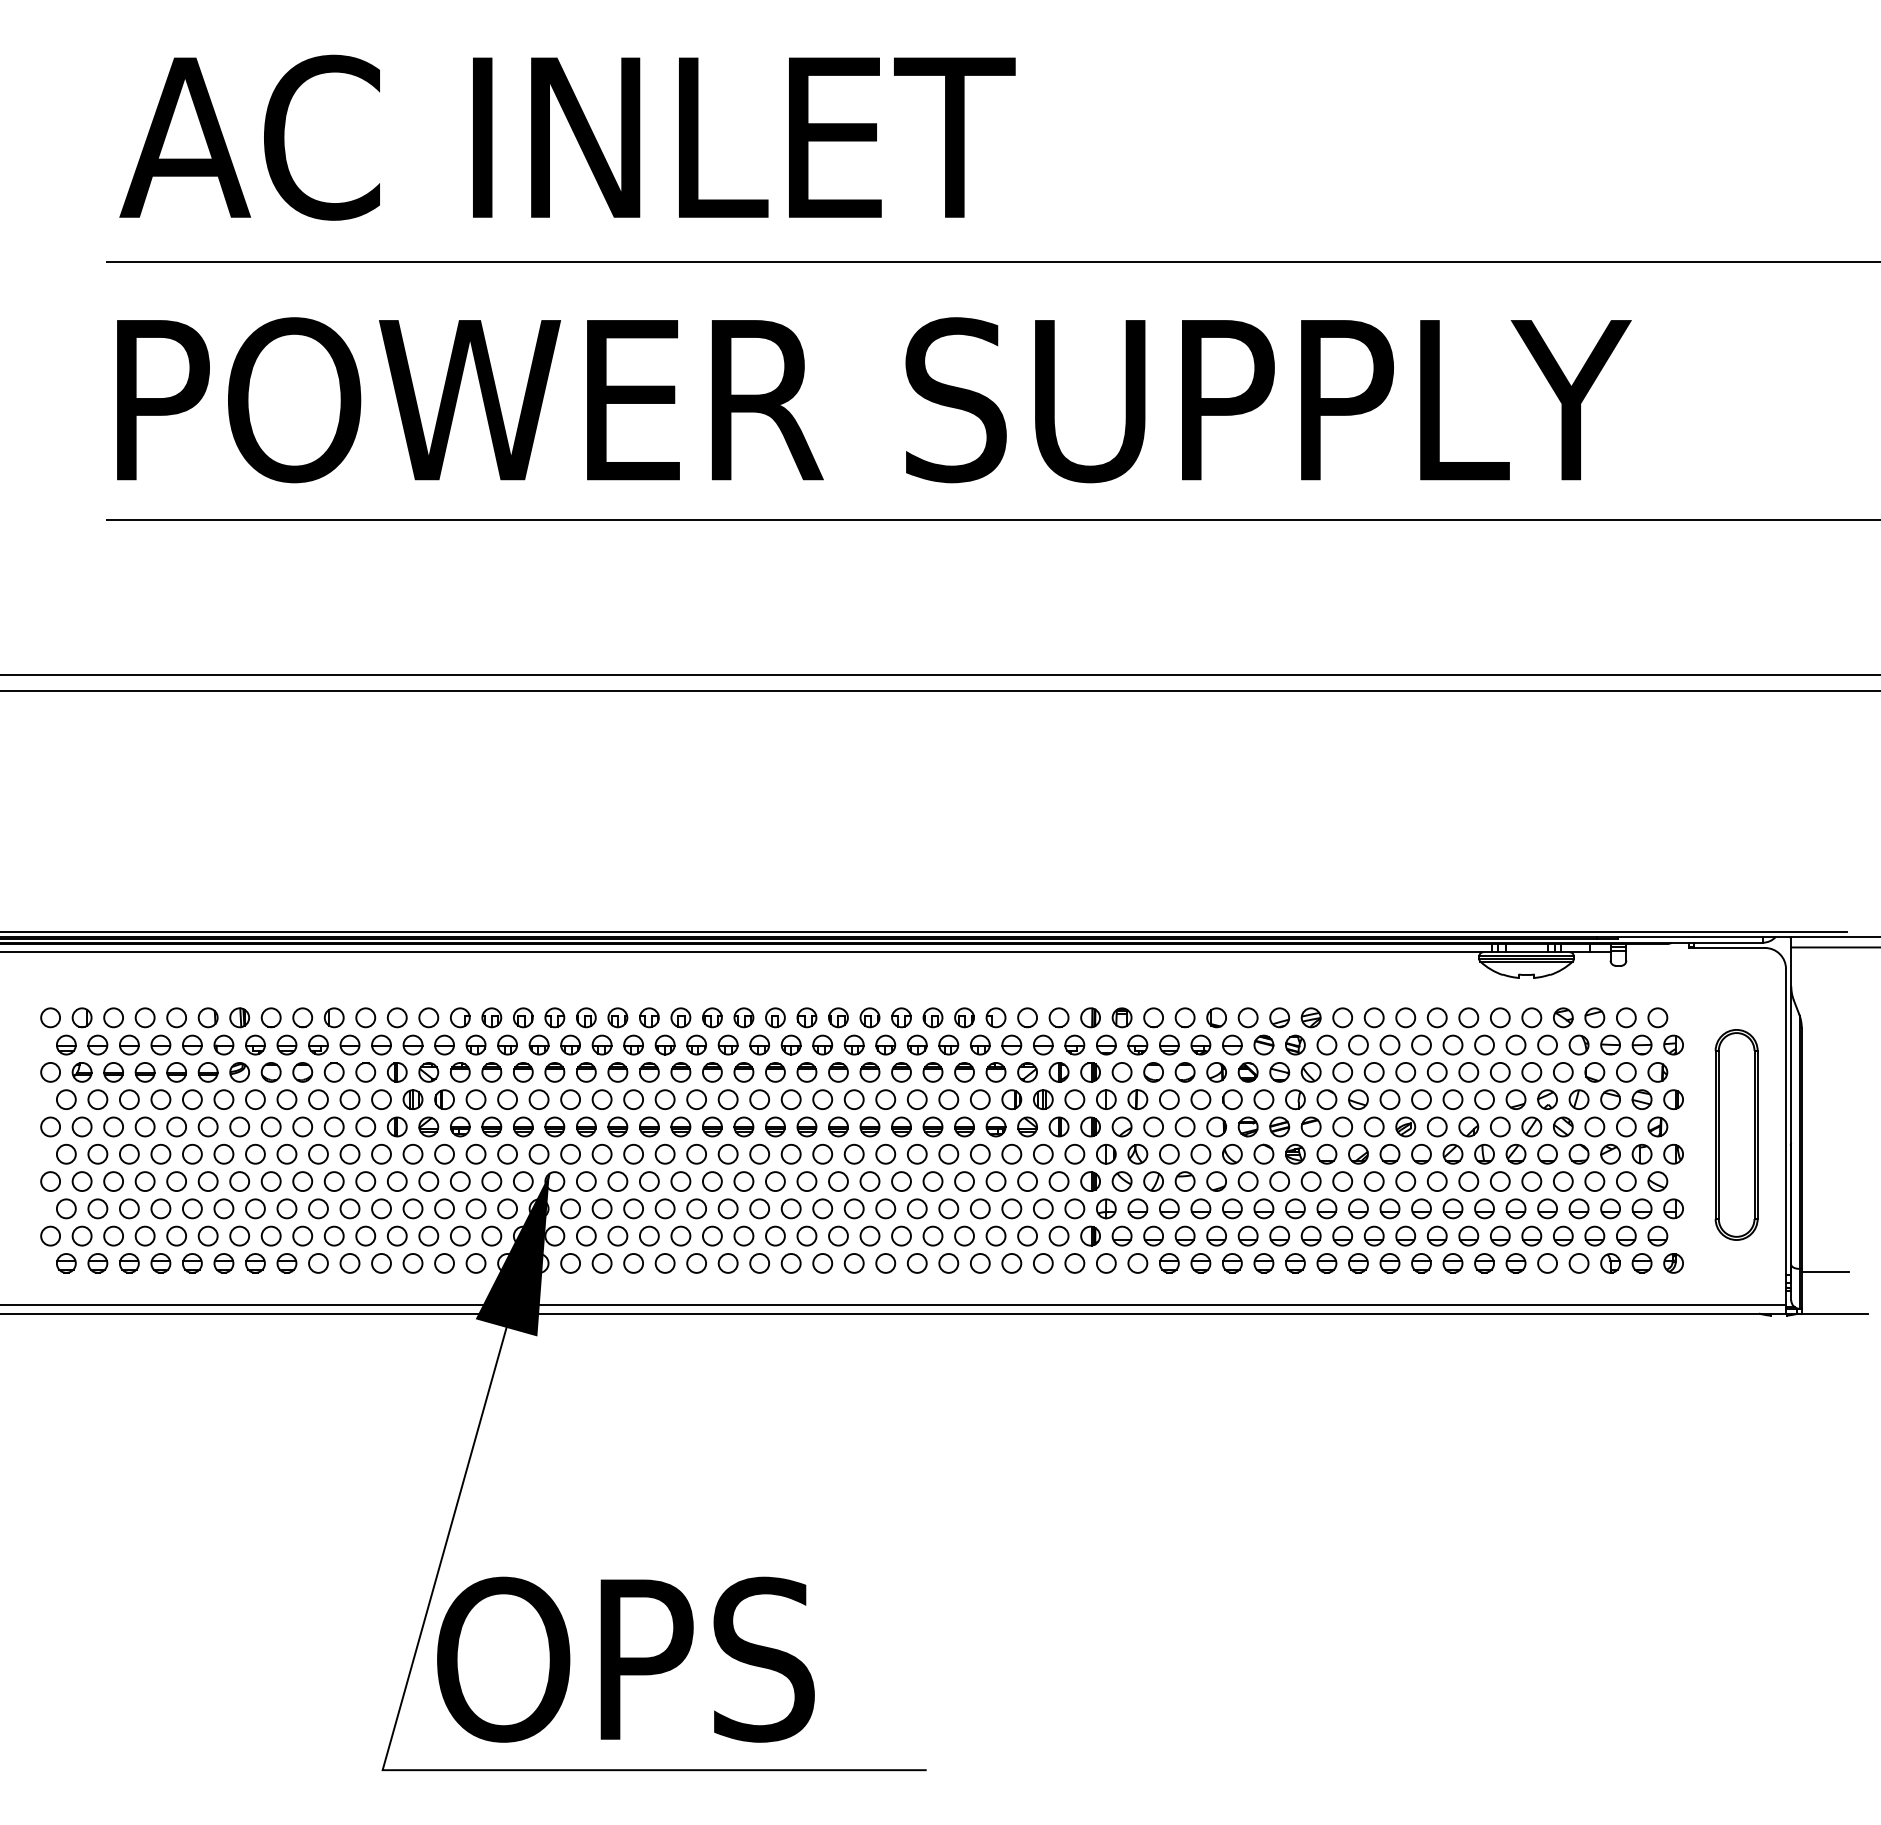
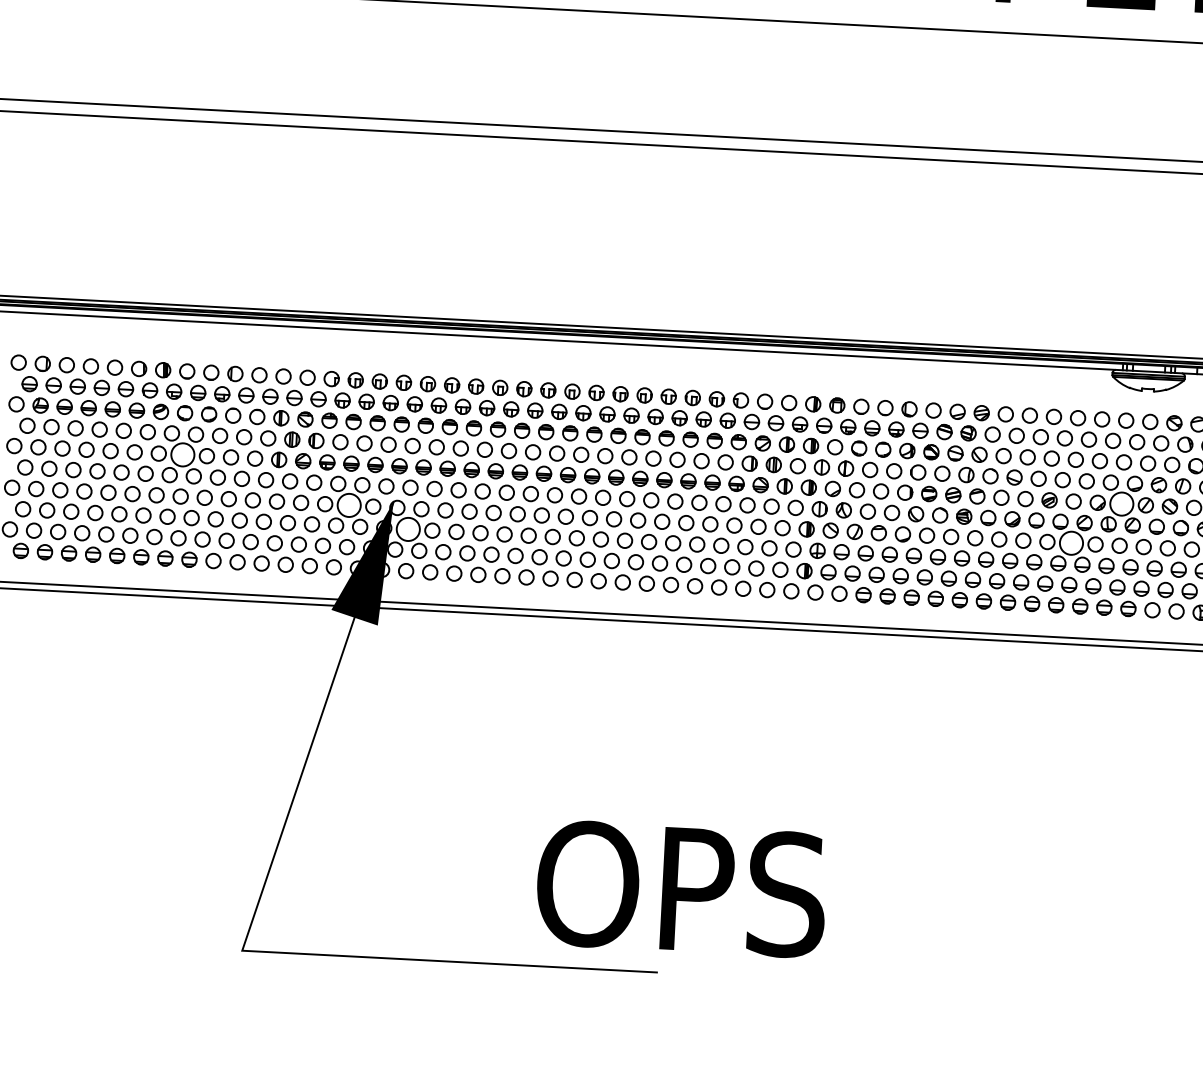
circle: (270, 1126) -> (182, 454), size x1.6
circle: (1499, 1126) -> (1121, 503), size x1.6
circle: (491, 1181) -> (348, 505), size x1.6
circle: (1436, 1181) -> (1070, 543), size x1.6
circle: (570, 1208) -> (408, 529), size x1.6
text: (625, 1659) -> (681, 888), moved

